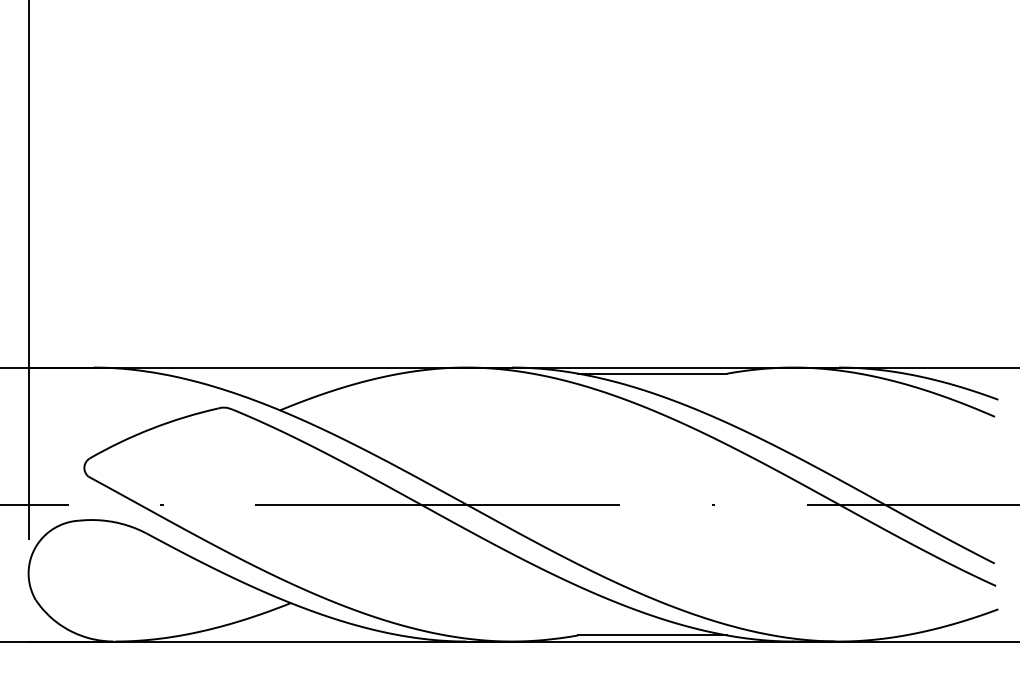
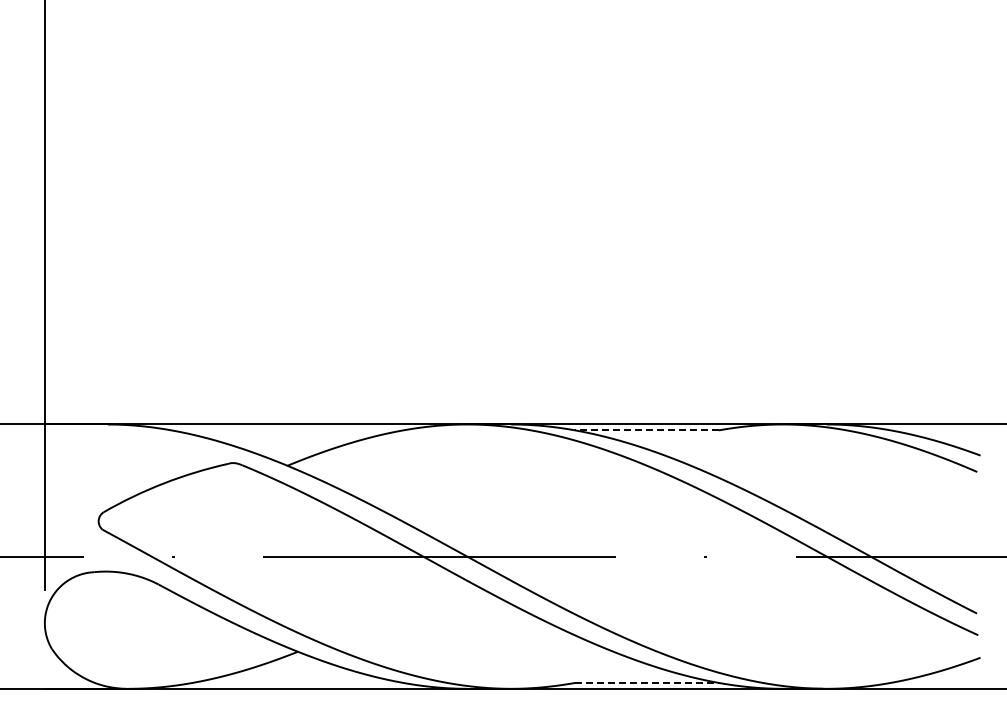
line: (653, 373) -> (647, 430), solid -> dashed
line: (653, 634) -> (647, 682), solid -> dashed

